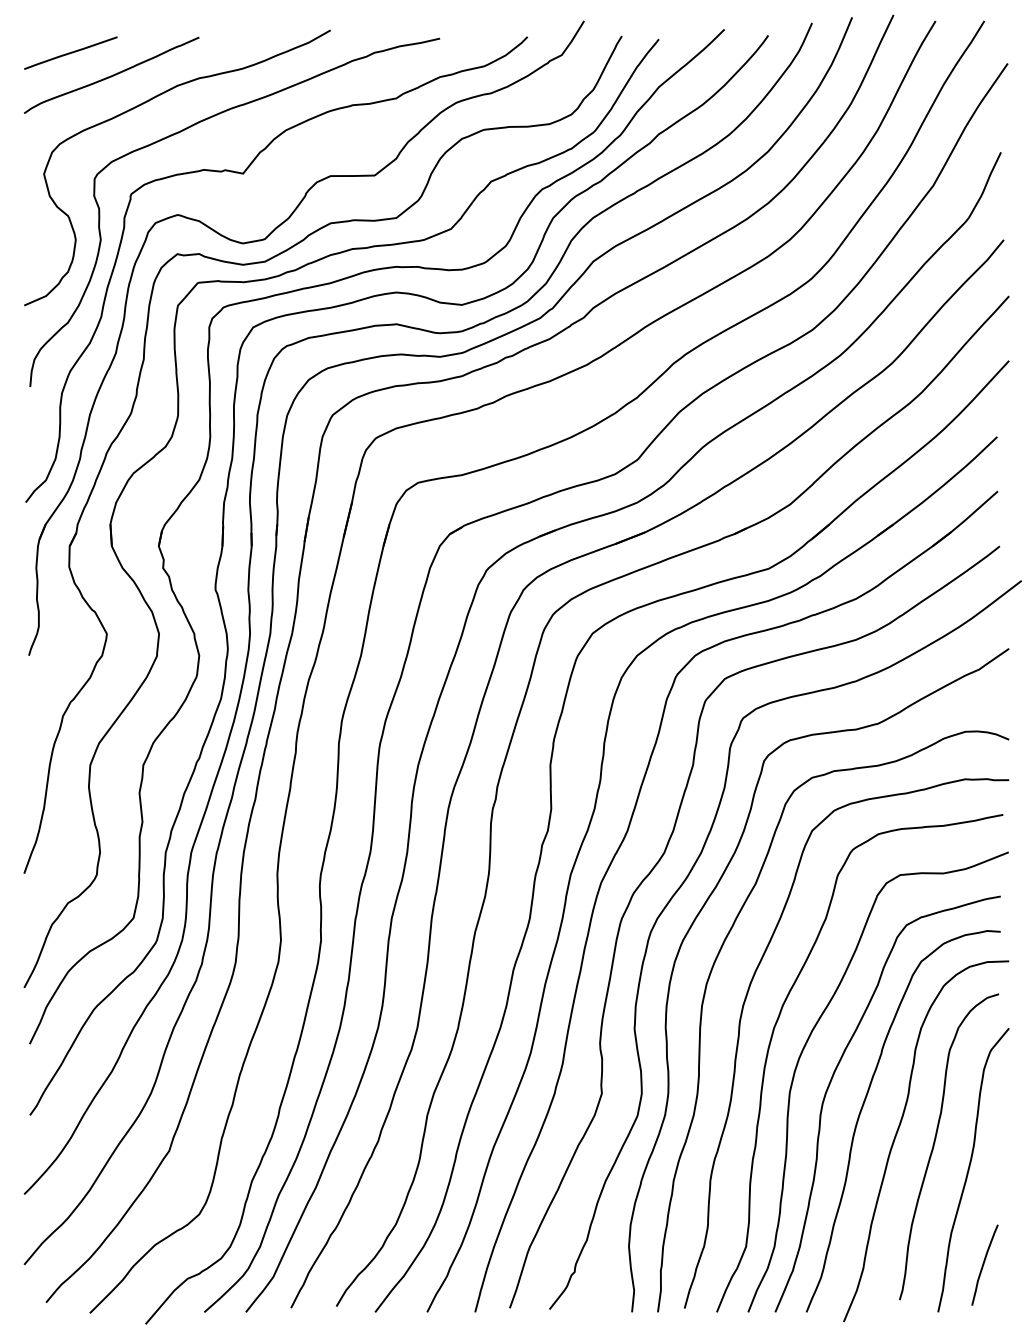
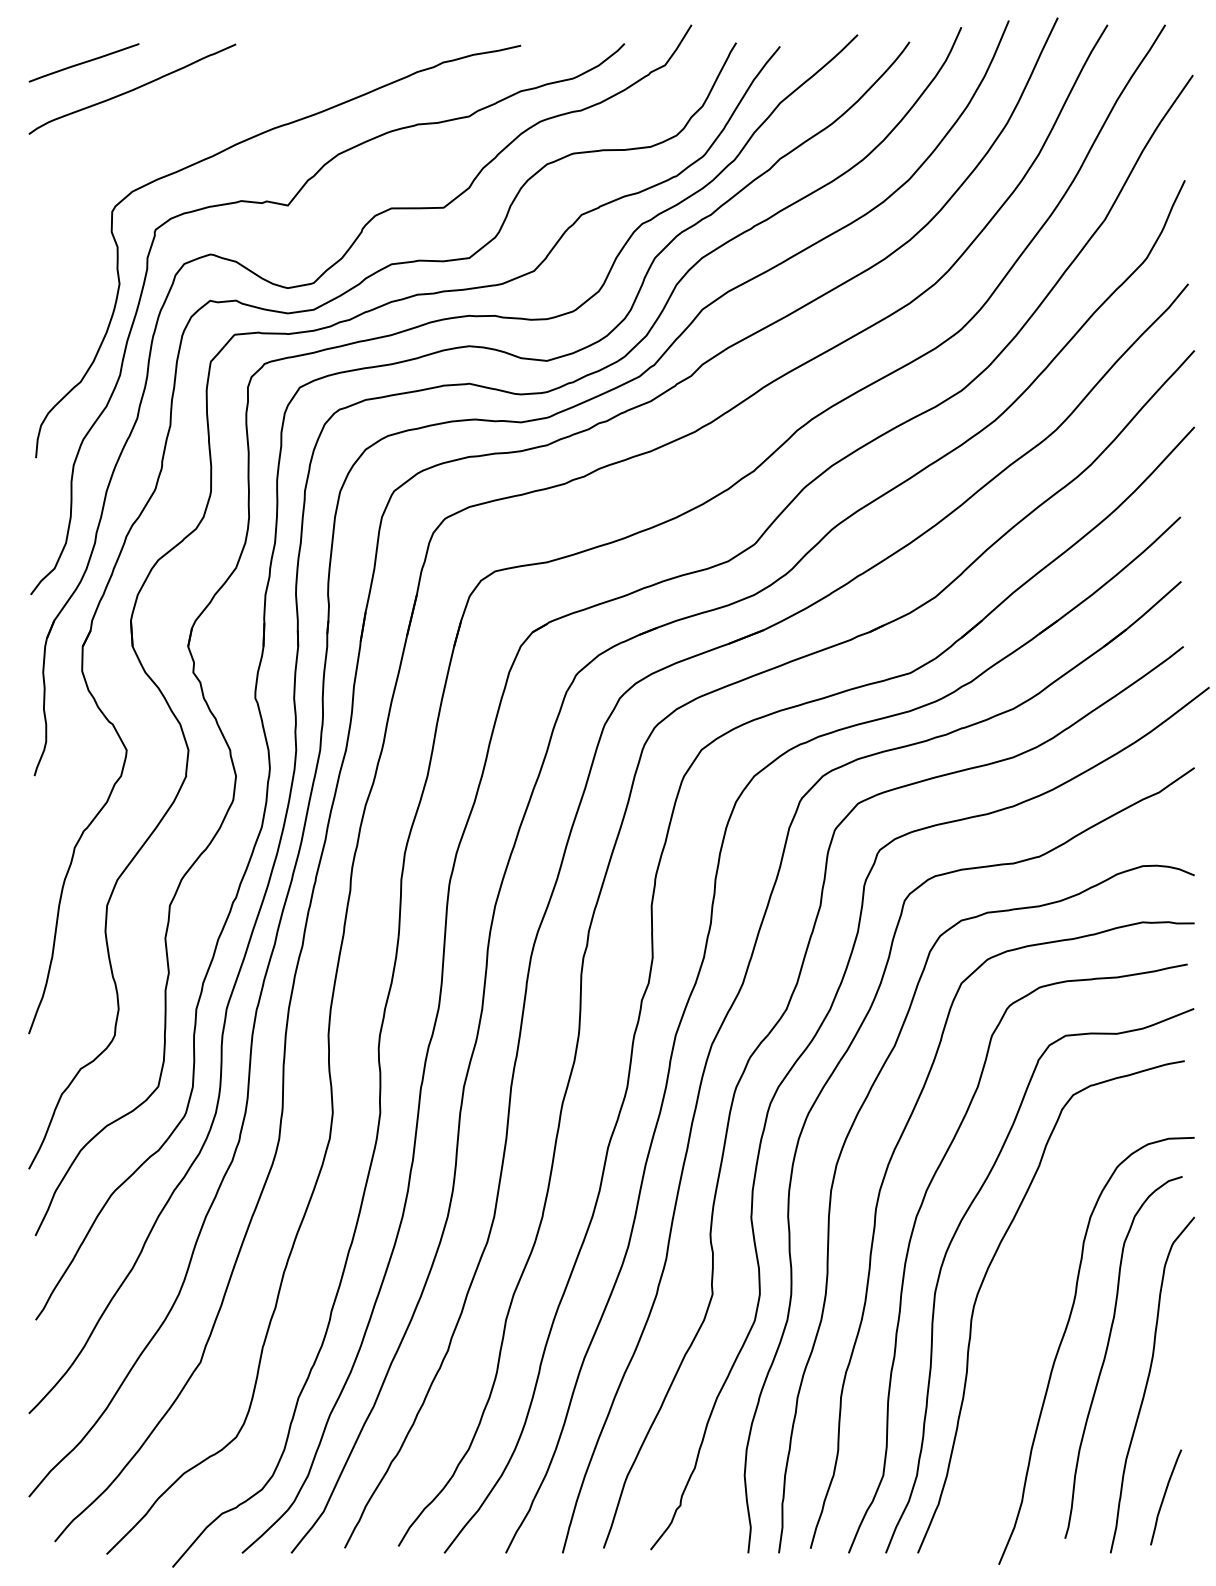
curve: (145, 103) -> (172, 122), removed
curve: (863, 1107) -> (1022, 1310), removed

